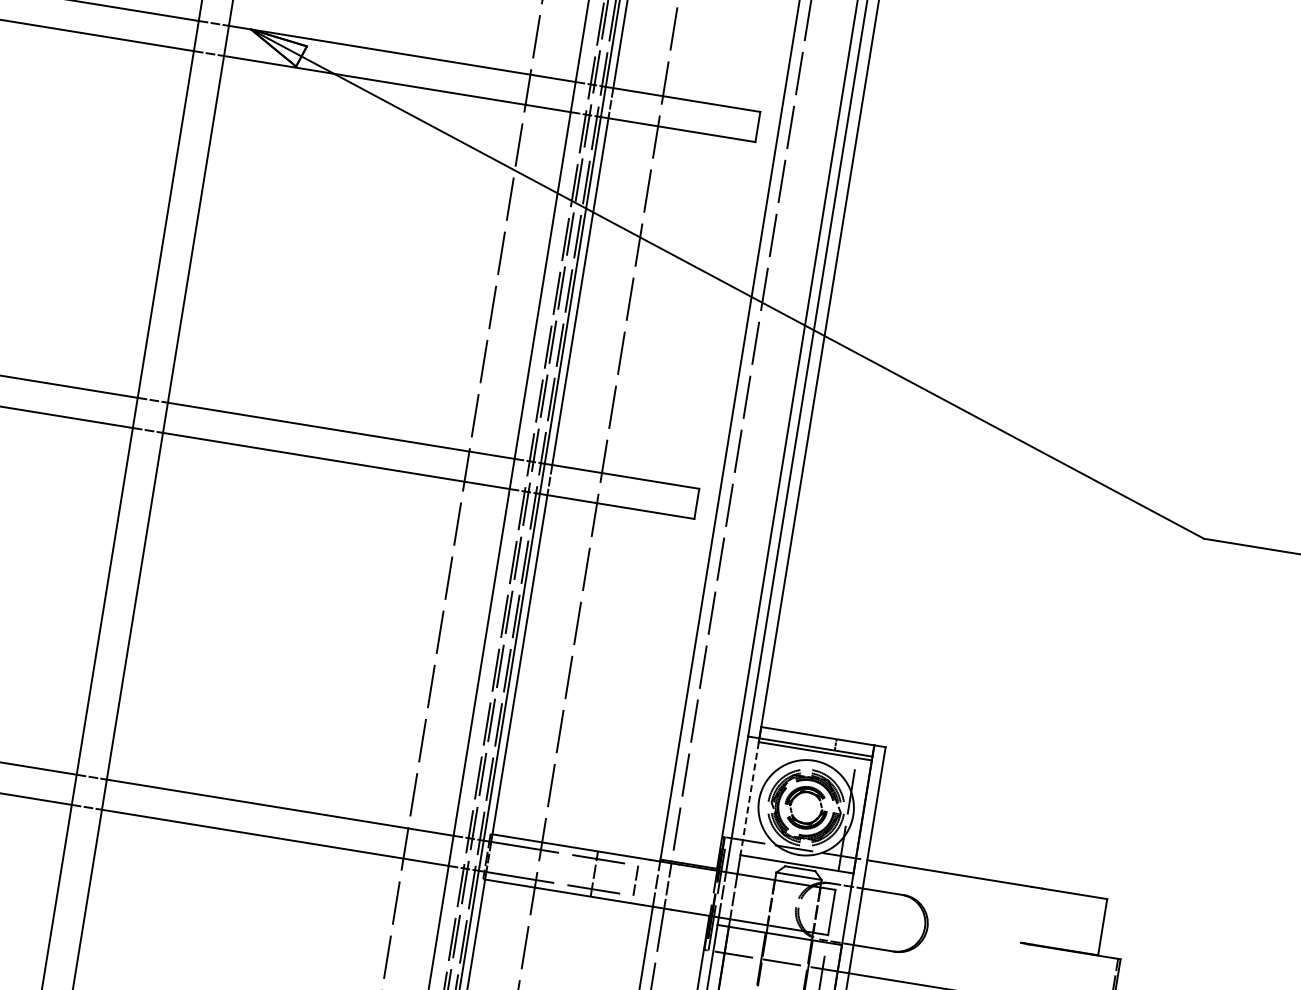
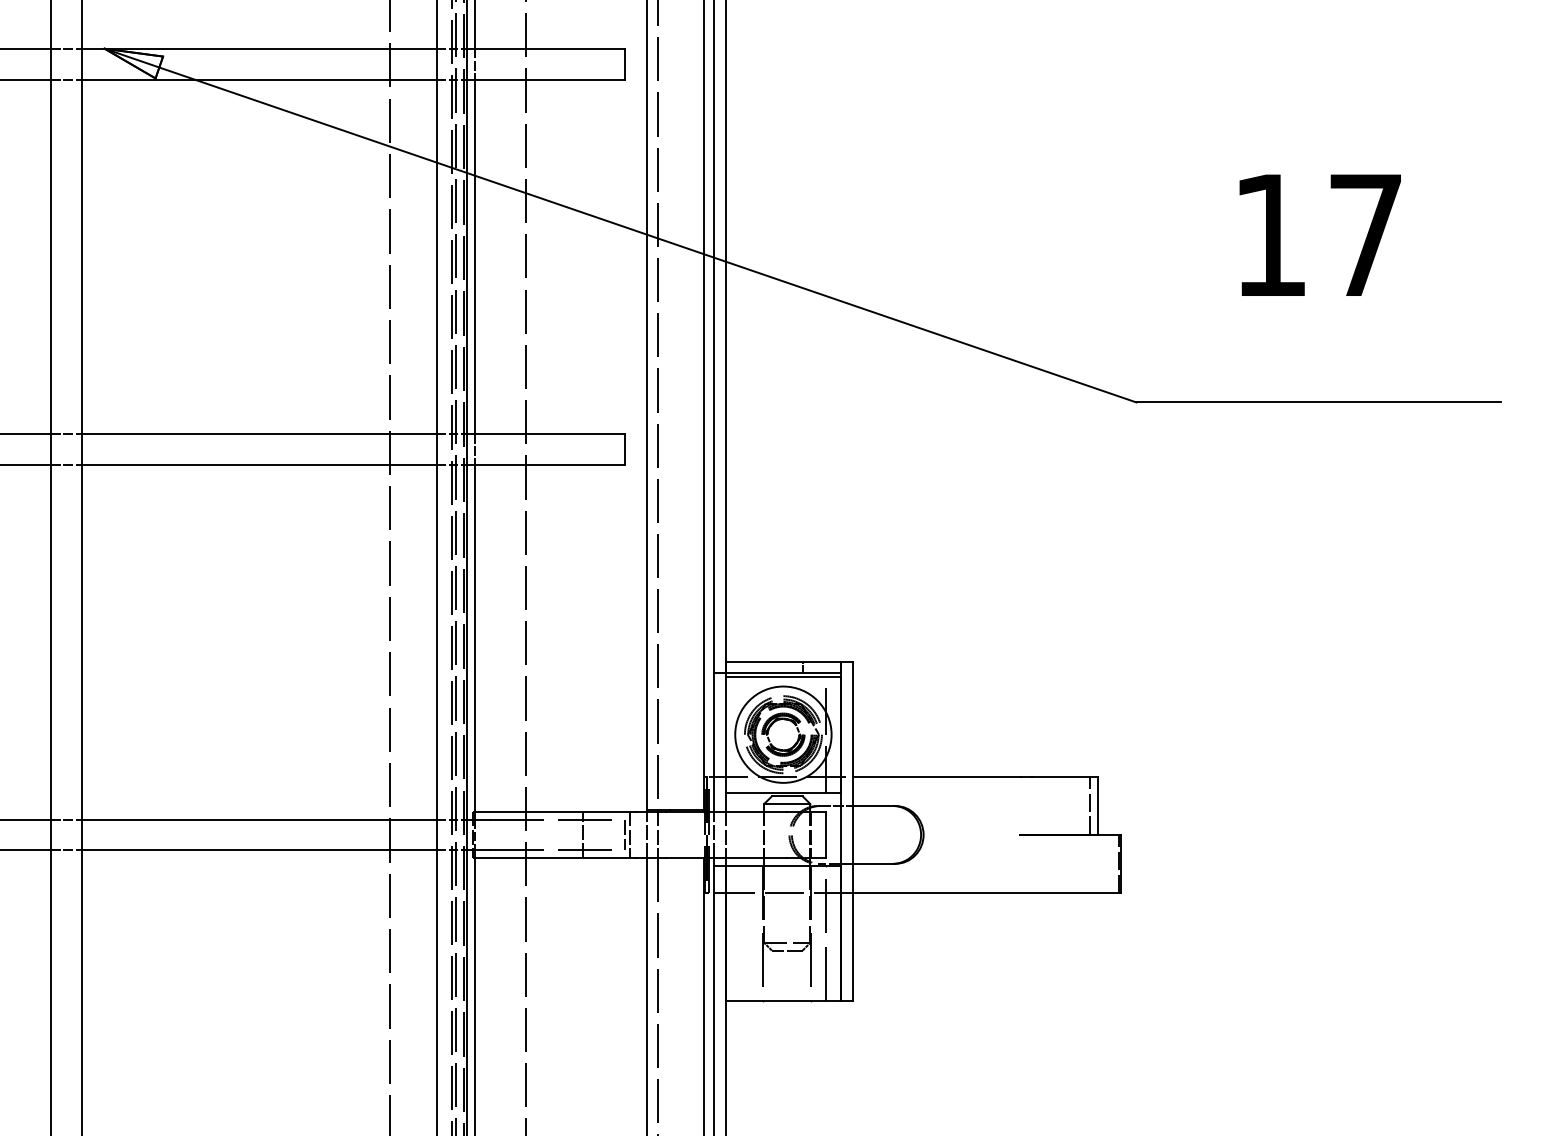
line: (749, 798) -> (725, 734), dashed -> solid
line: (639, 881) -> (629, 834), added
line: (1095, 925) -> (1090, 805), added

